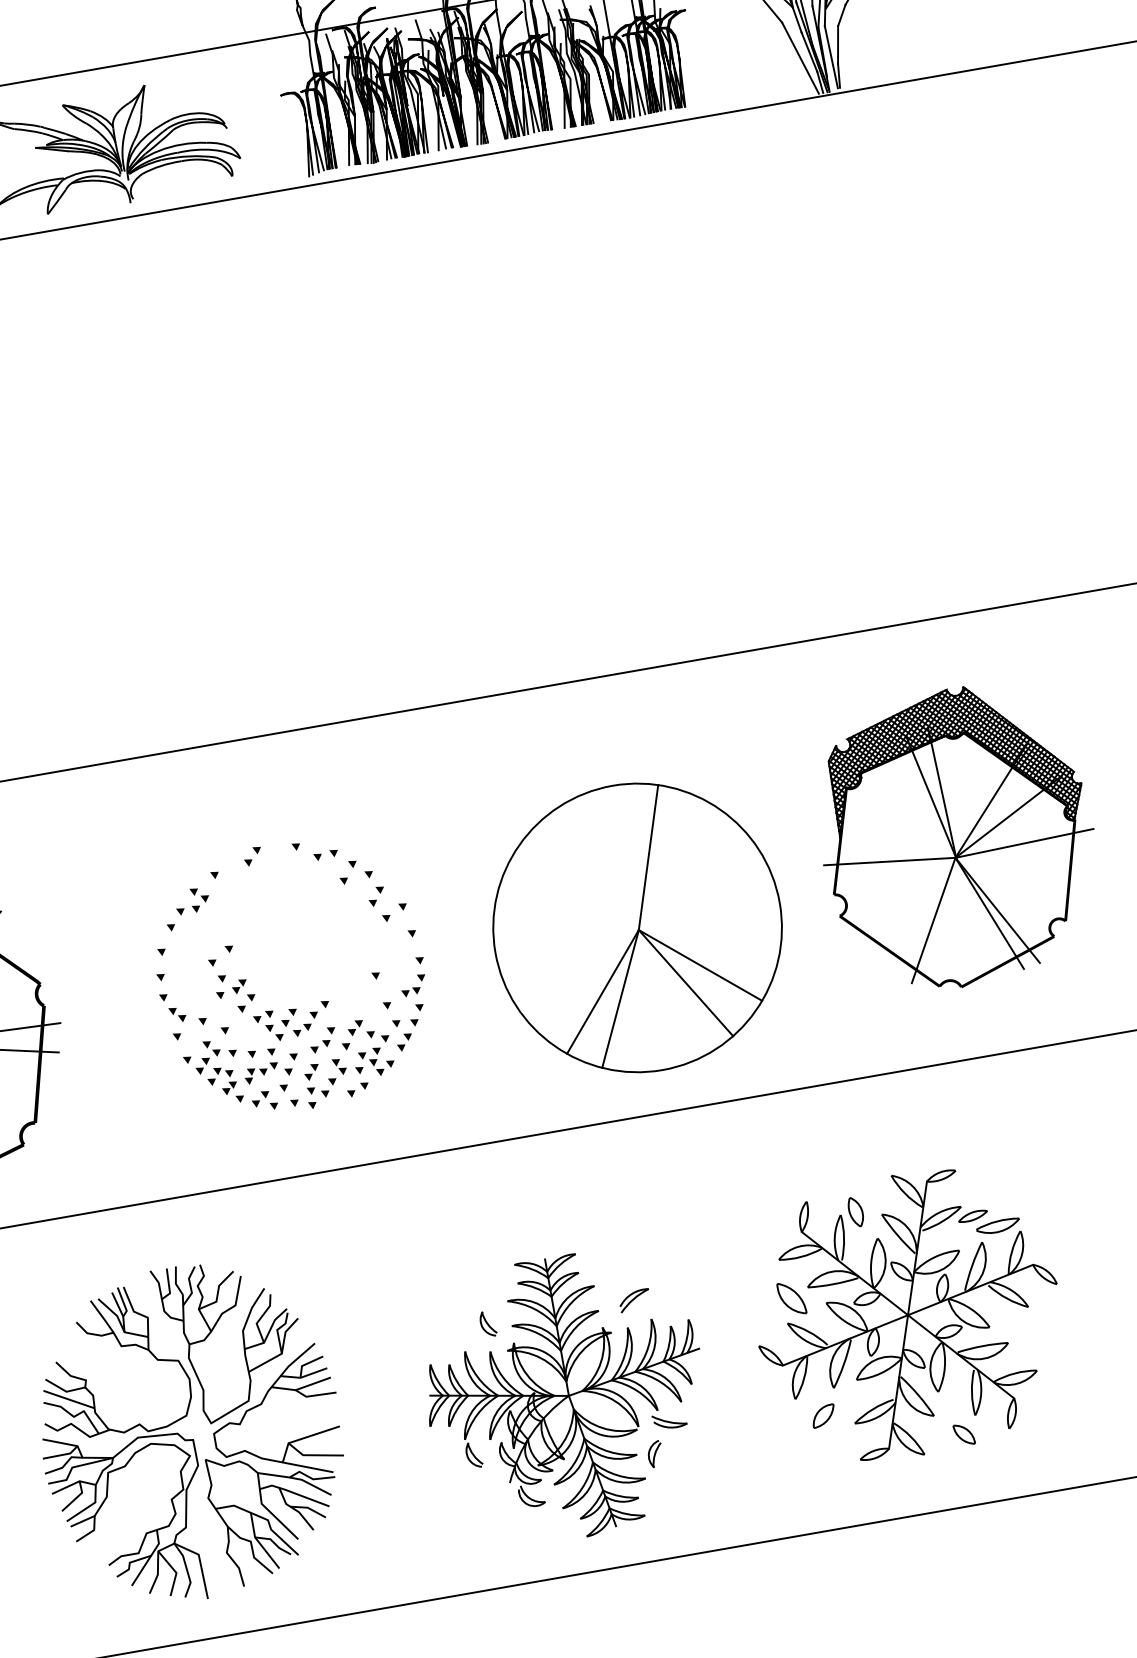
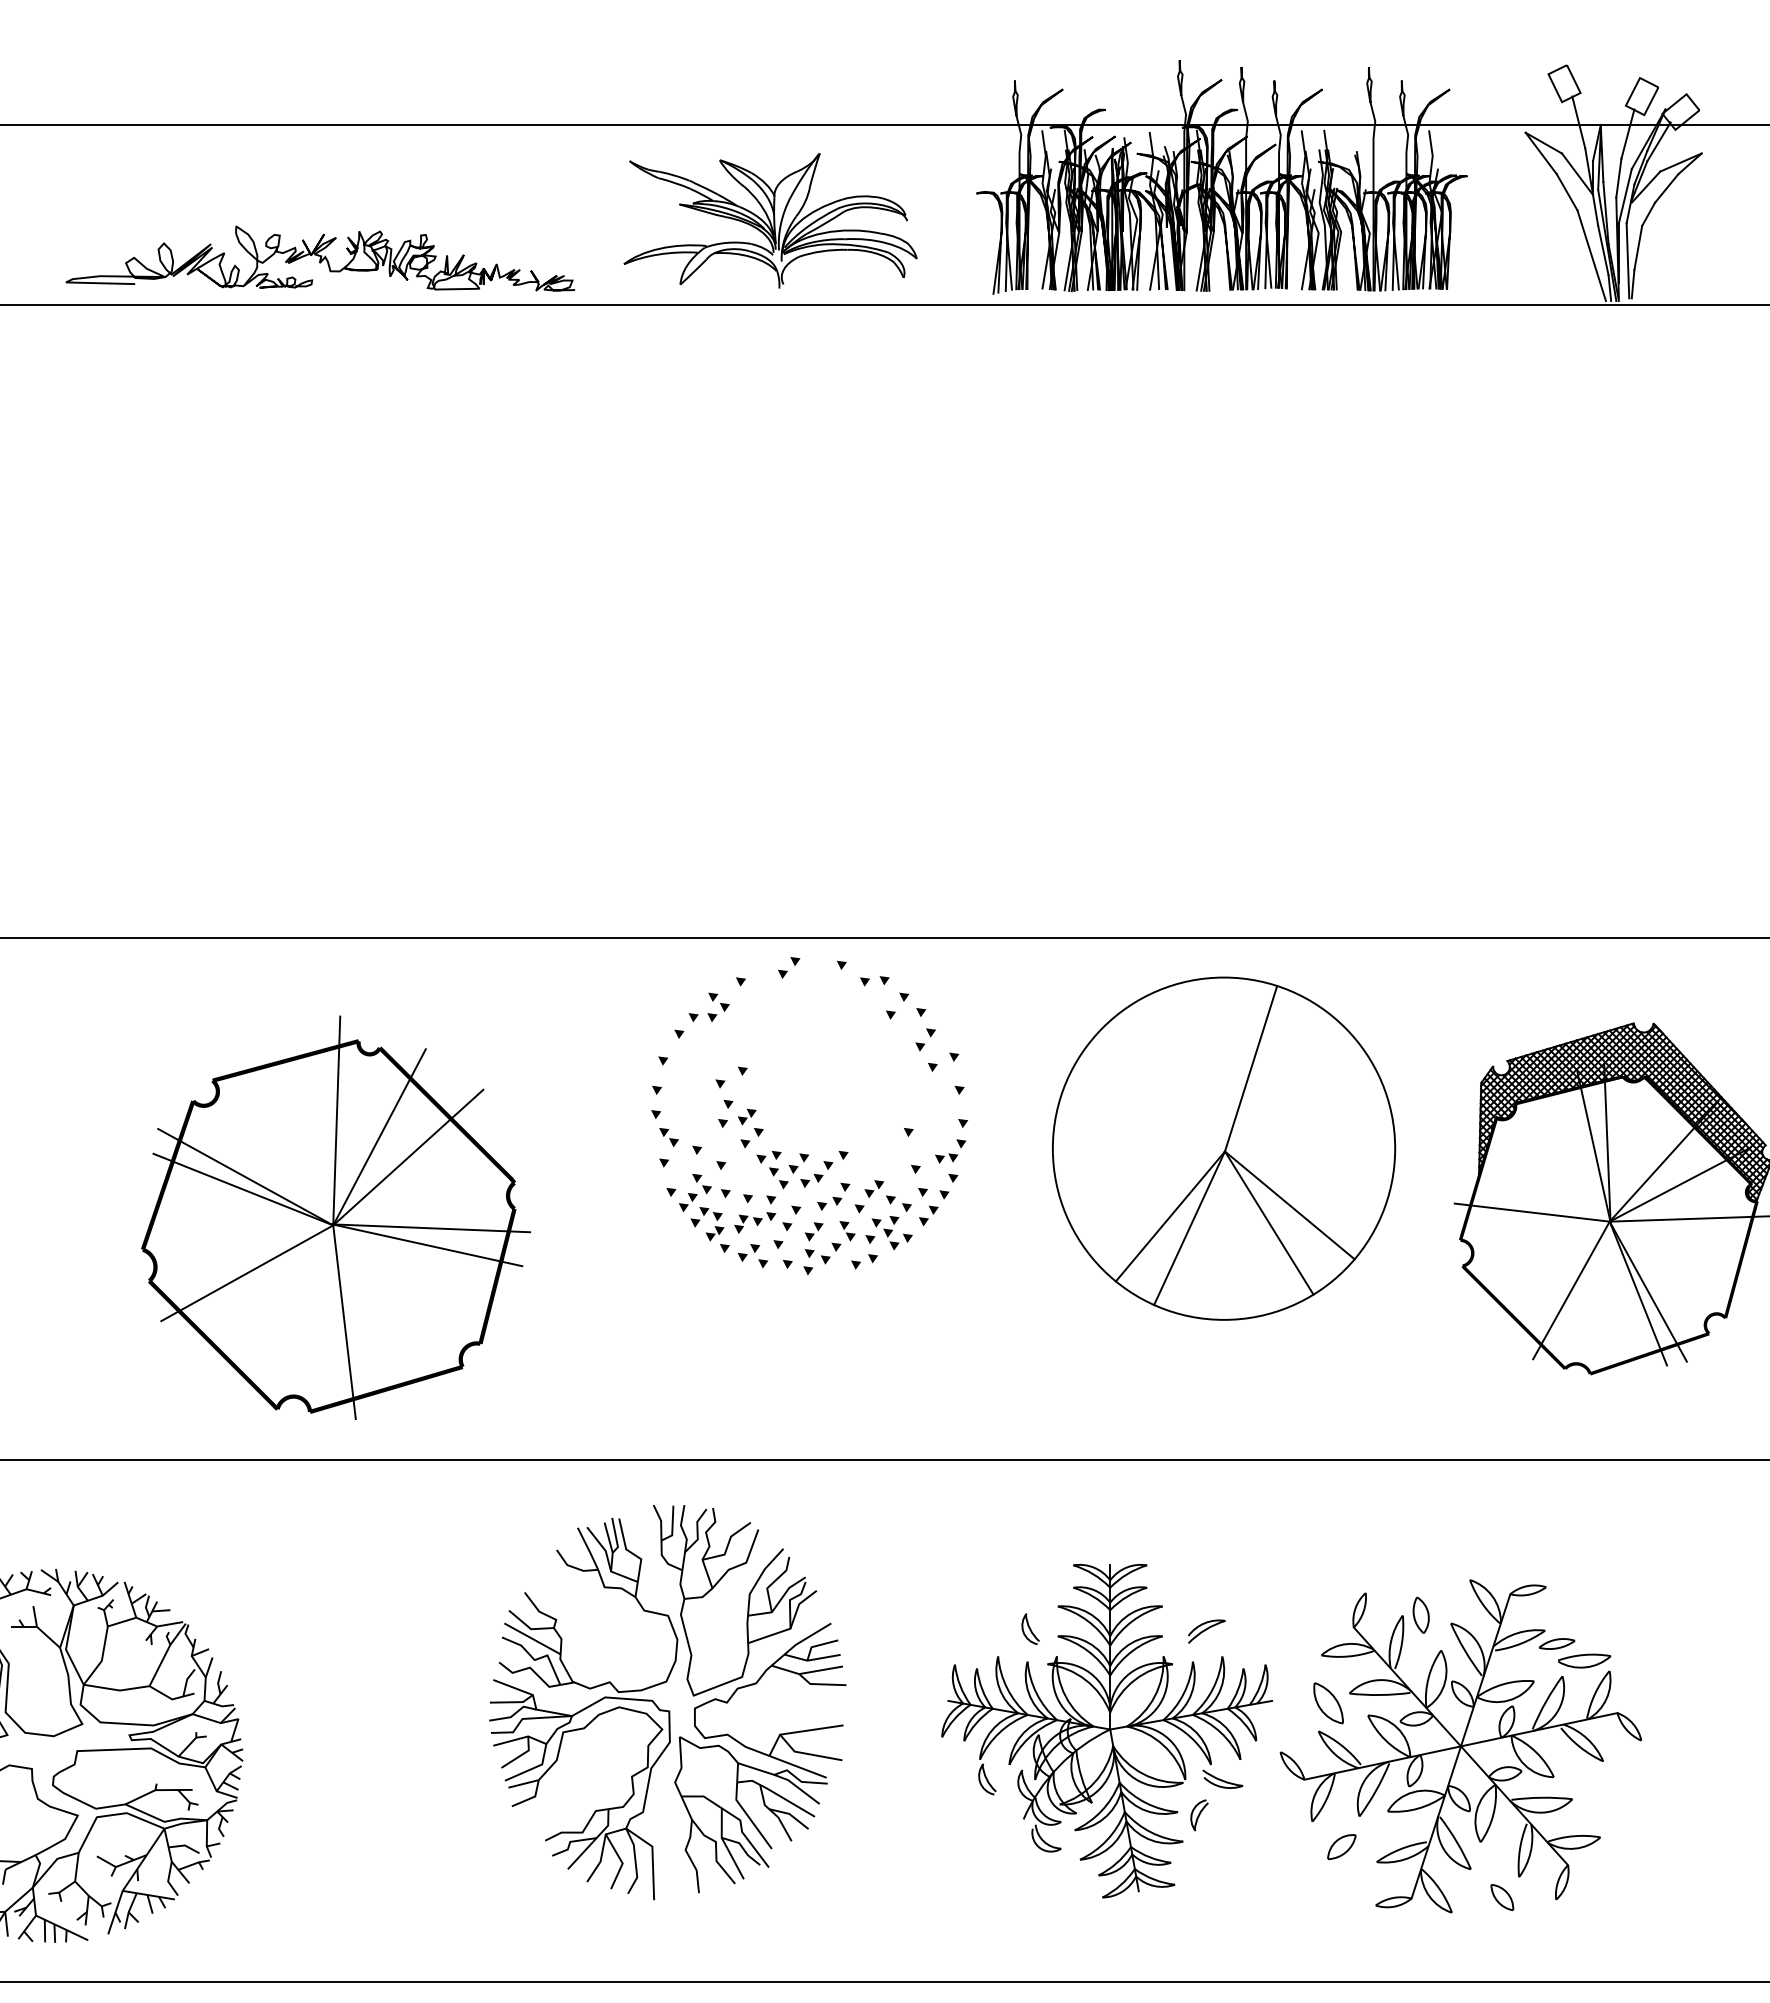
part: (637, 927) -> (1224, 1148), moved
text: (291, 977) -> (809, 1116), moved
part: (566, 1398) -> (1106, 1731), moved
part: (188, 1439) -> (664, 1709), moved

